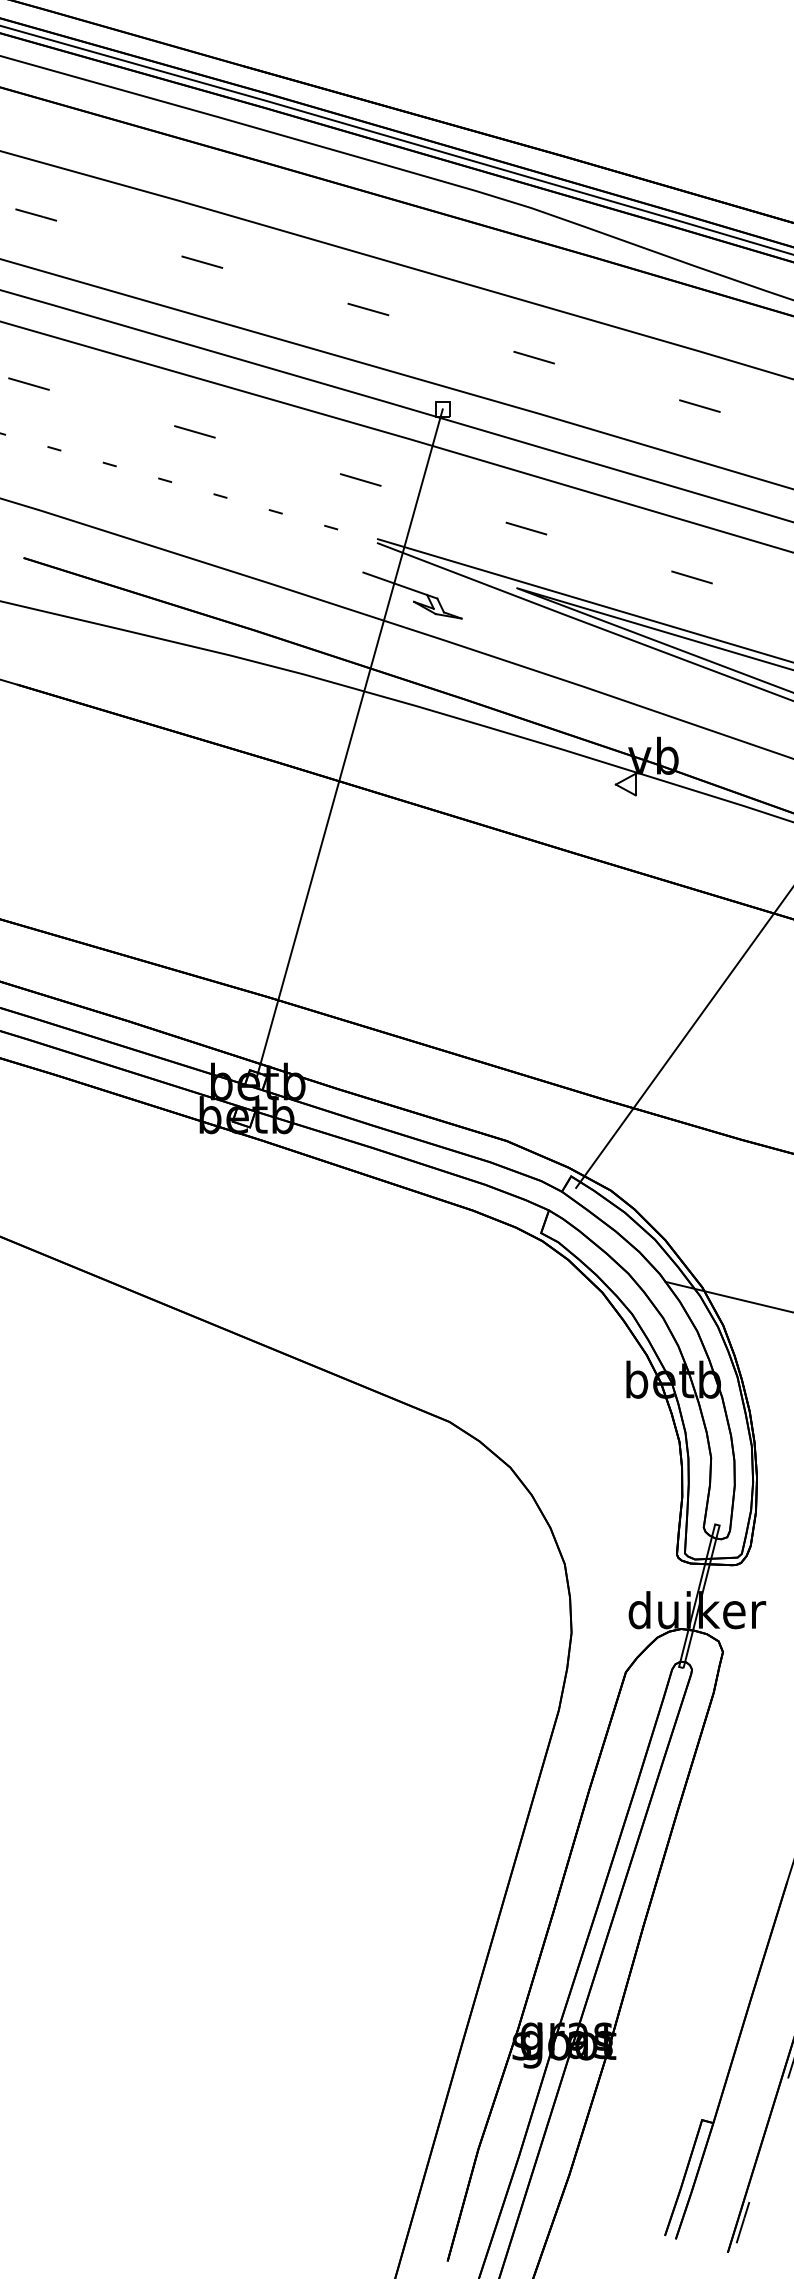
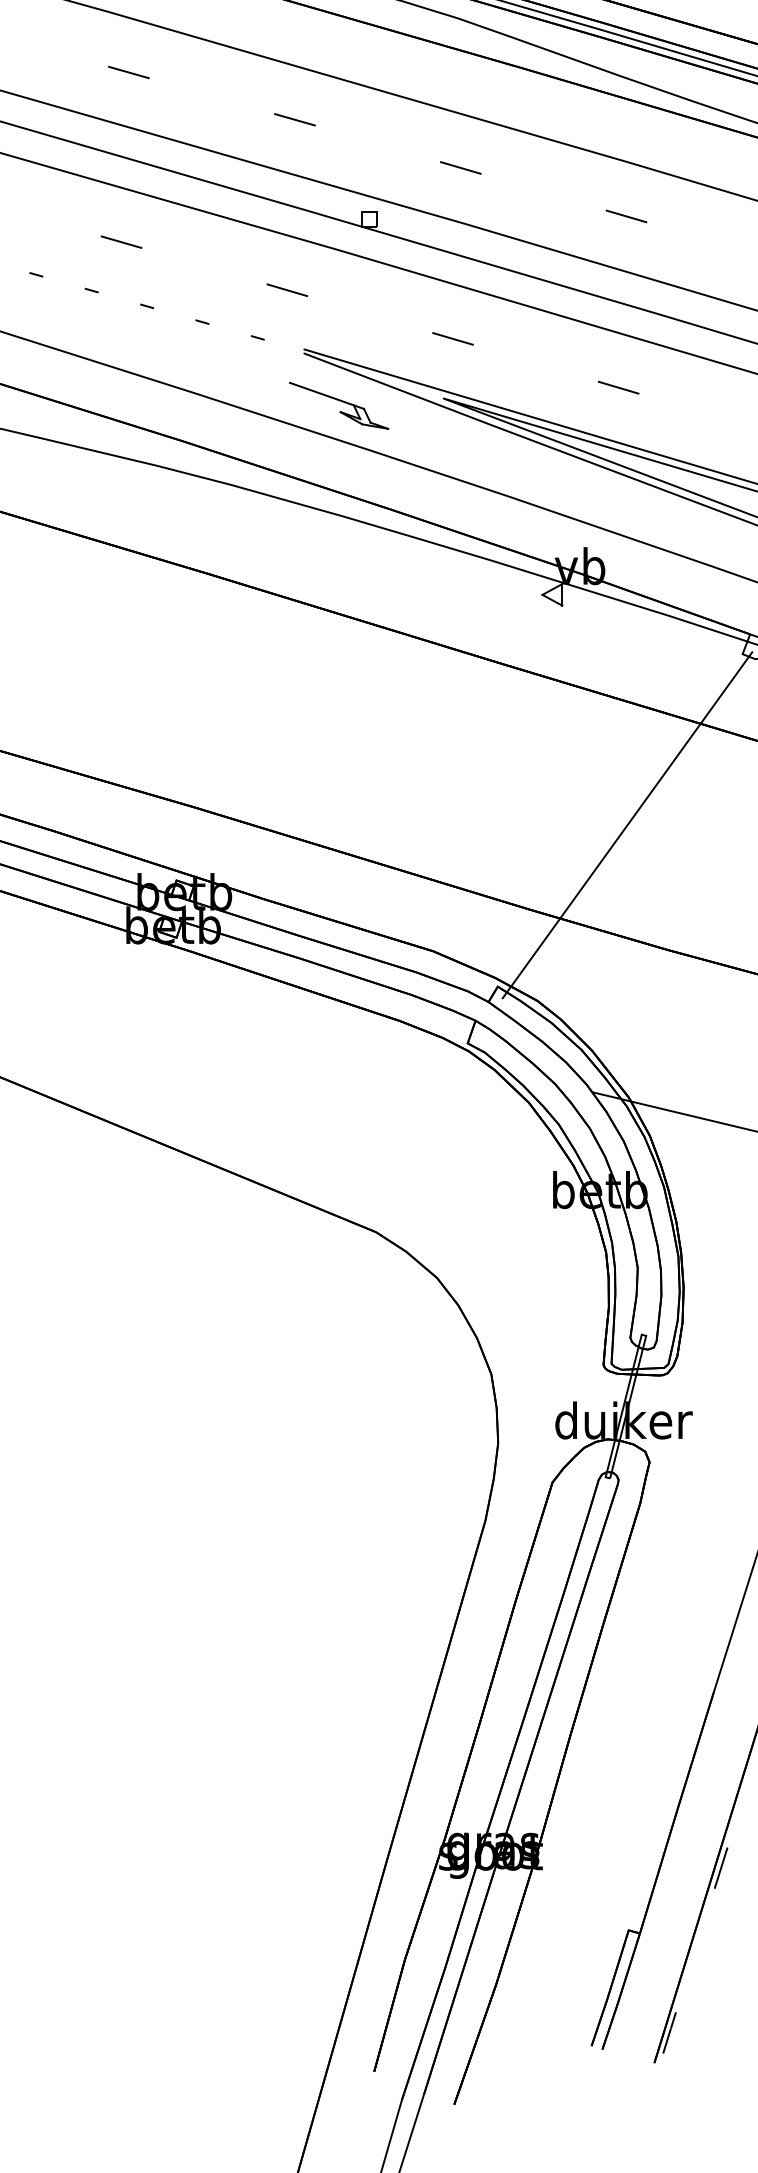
line: (349, 744) -> (276, 554), removed

